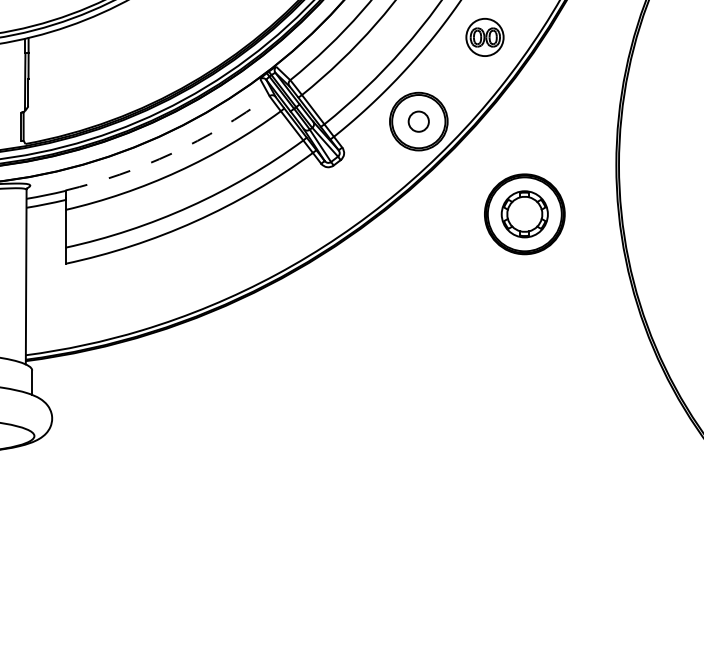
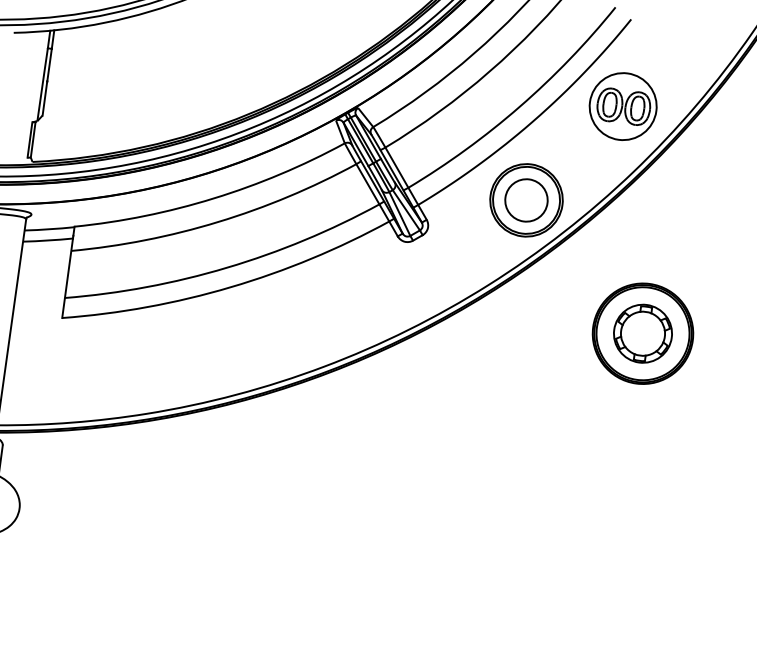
part: (484, 37) -> (622, 106), size x1.43
circle: (418, 121) -> (526, 200), size x1.67
arc: (172, 153) -> (214, 198), dashed -> solid

